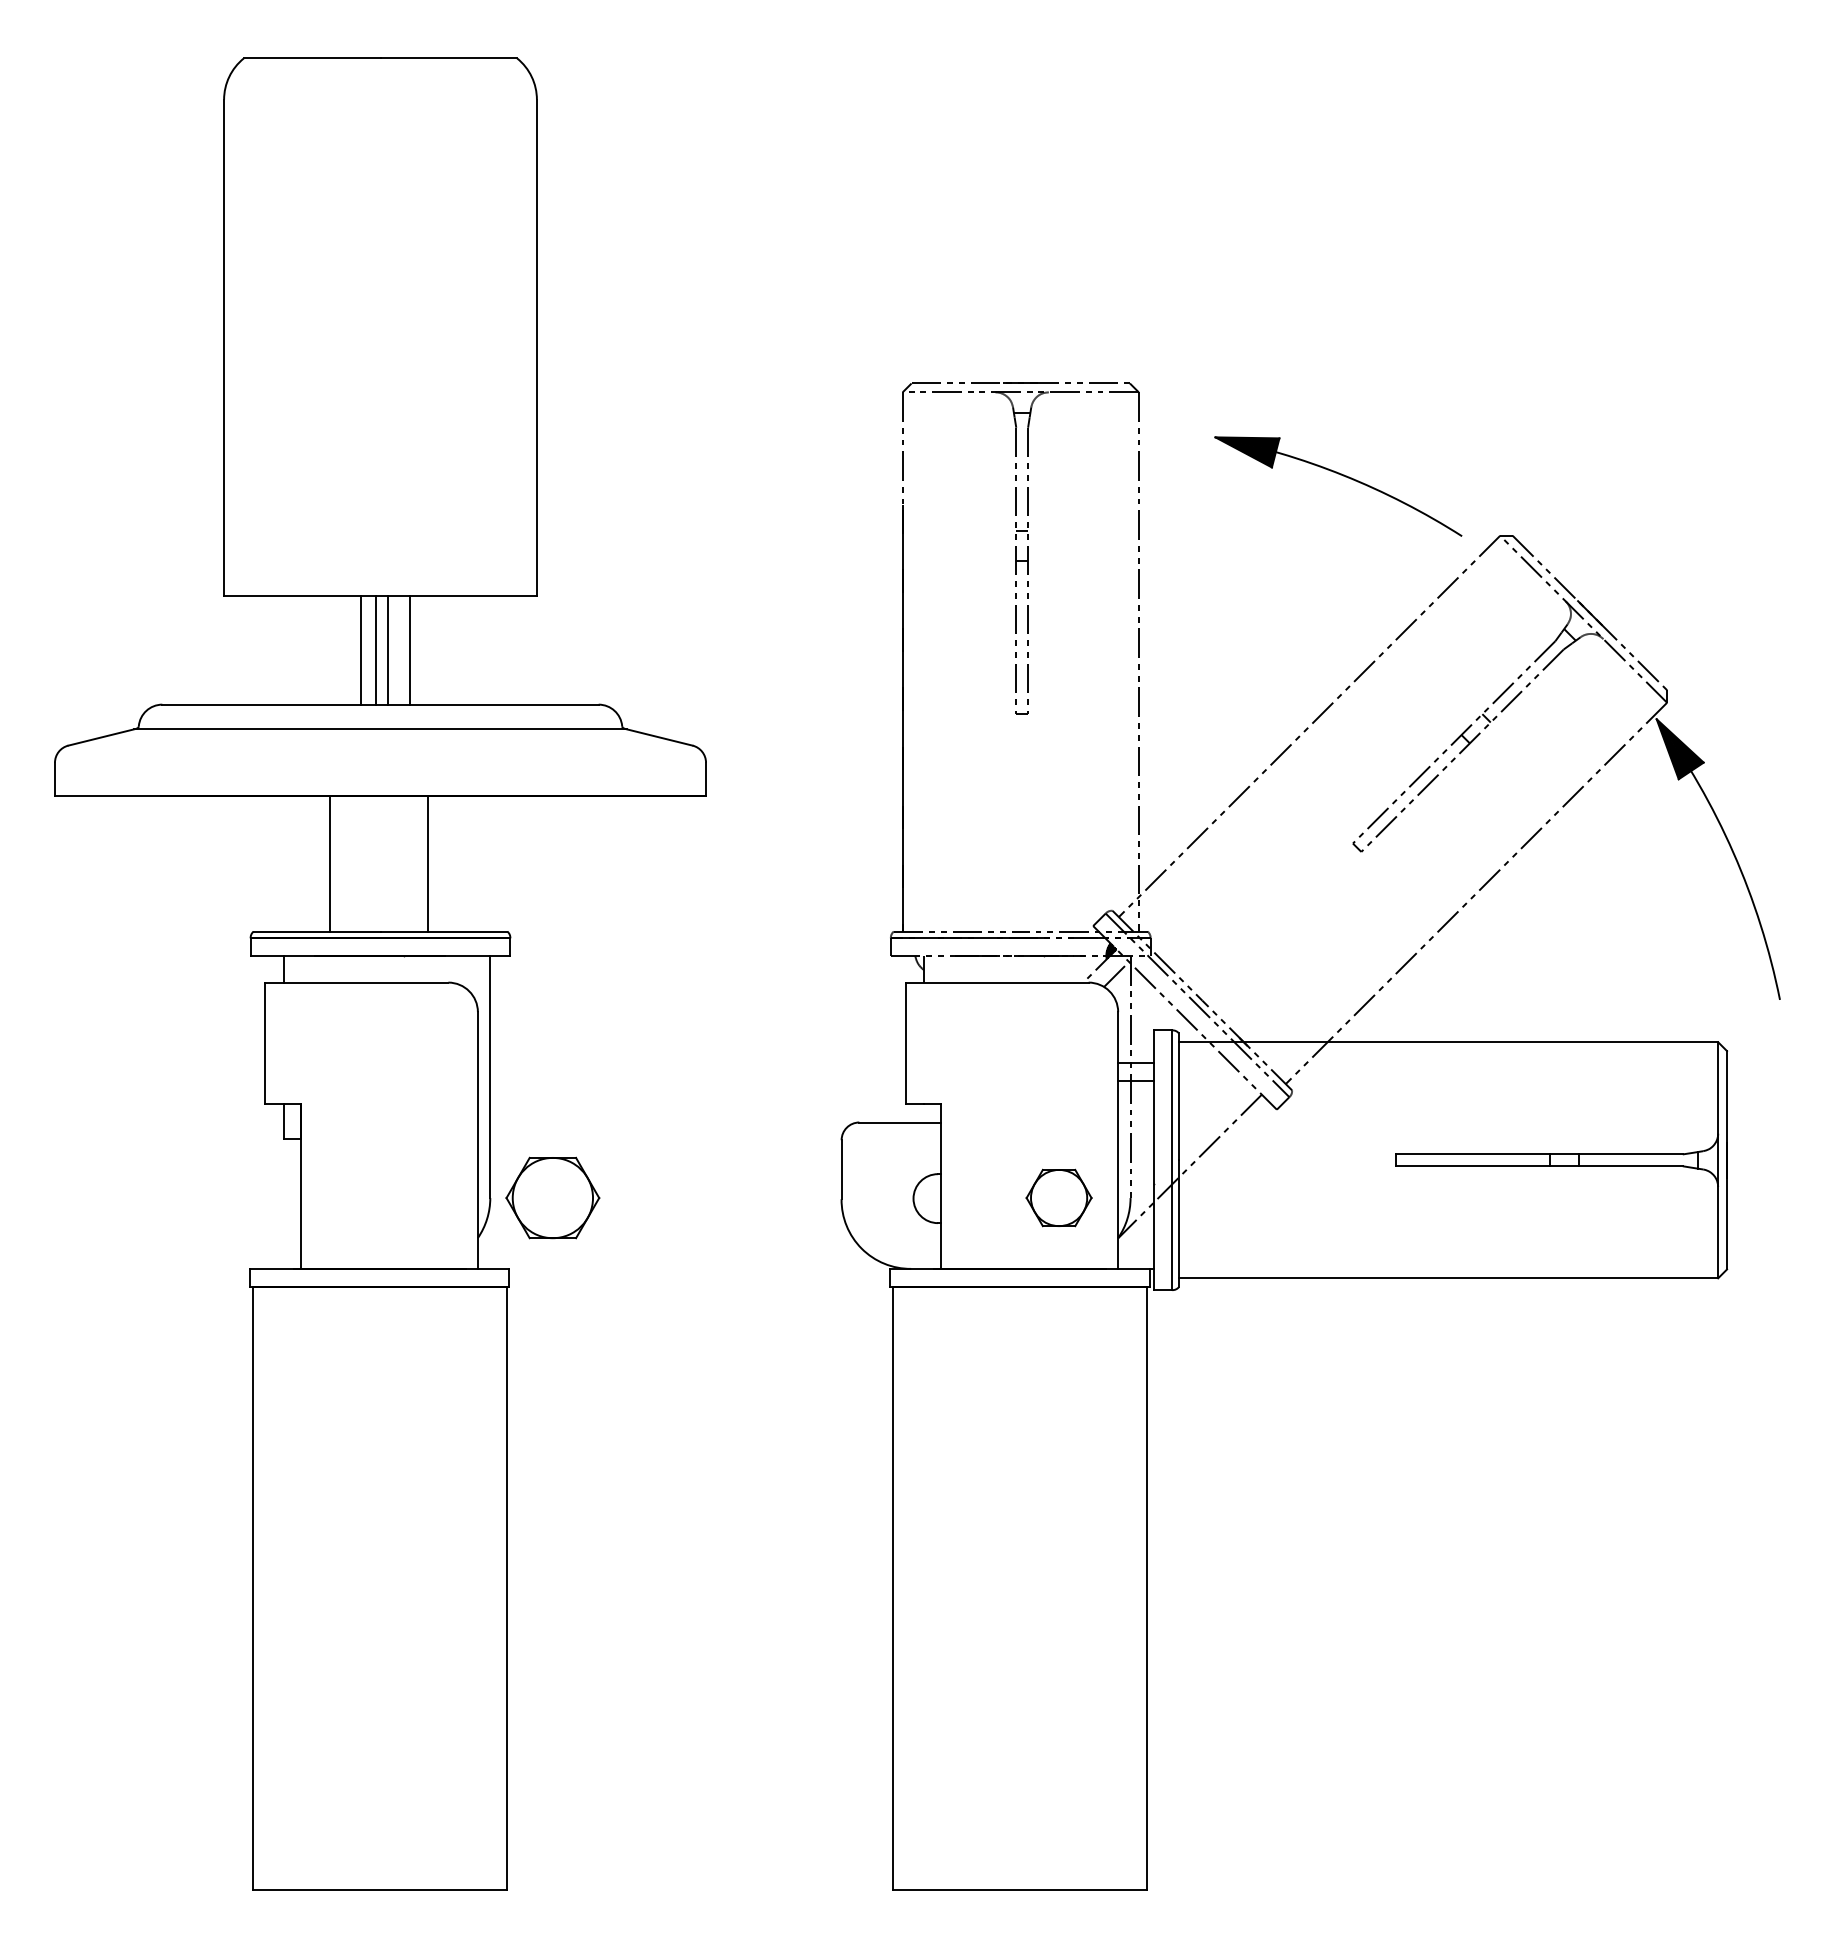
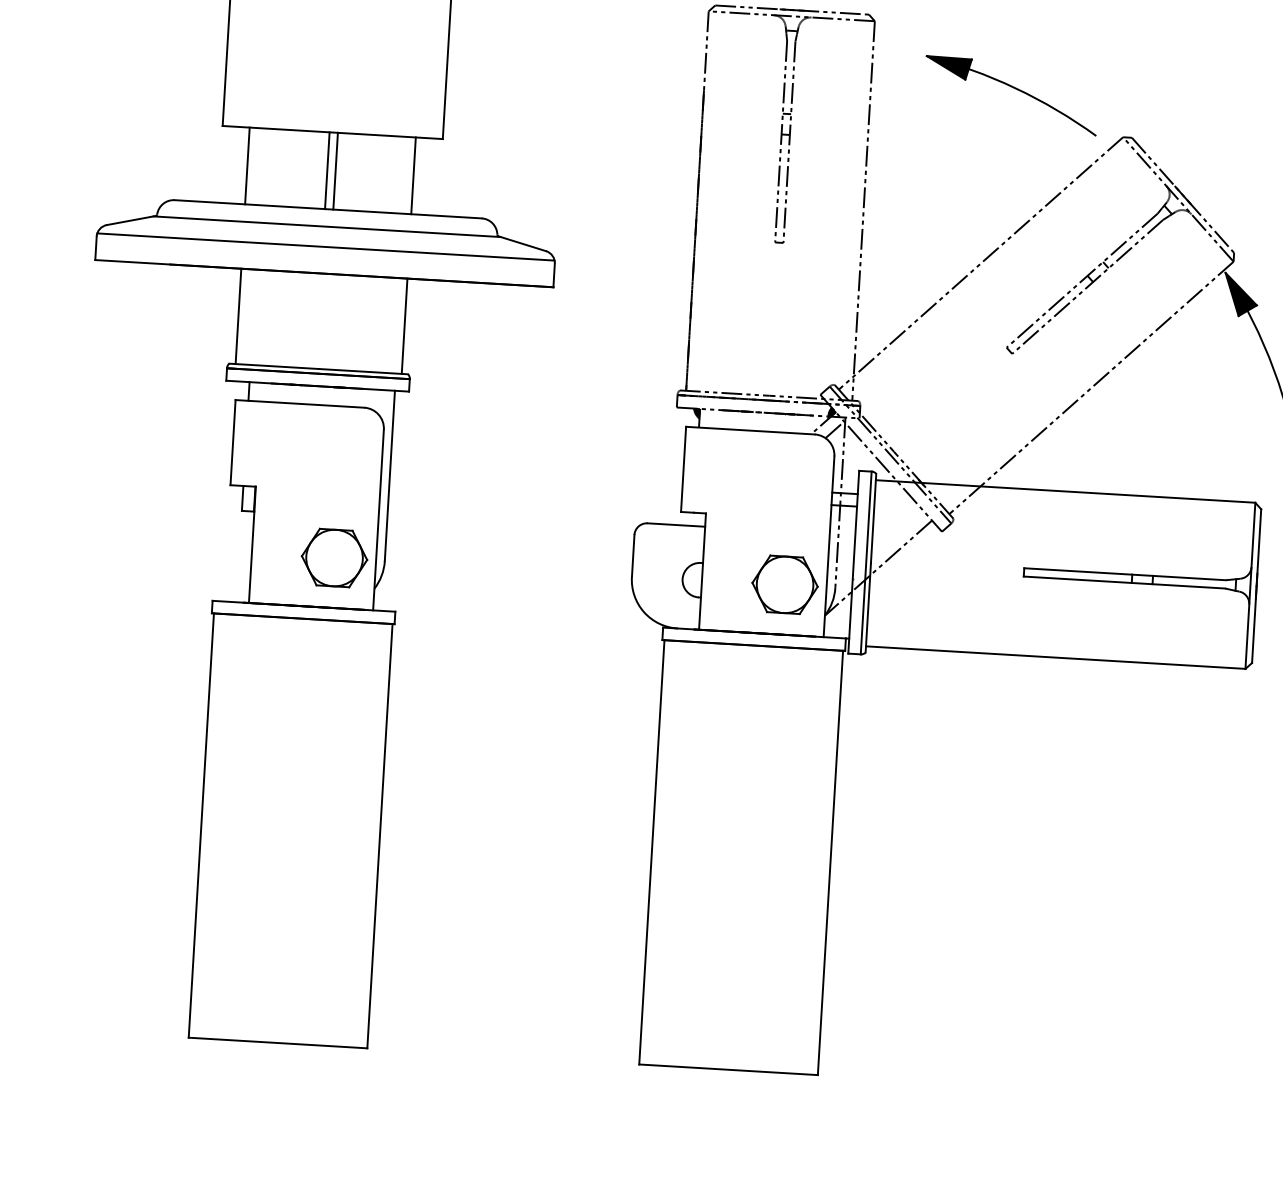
line: (361, 649) -> (247, 165), moved
line: (409, 649) -> (413, 175), moved
line: (380, 758) -> (325, 247), added
line: (330, 863) -> (238, 316), moved
line: (427, 863) -> (404, 325), moved
hatch: (919, 962) -> (696, 413), added
part: (552, 1197) -> (334, 557), moved
part: (1058, 1197) -> (784, 584), size x1.43

